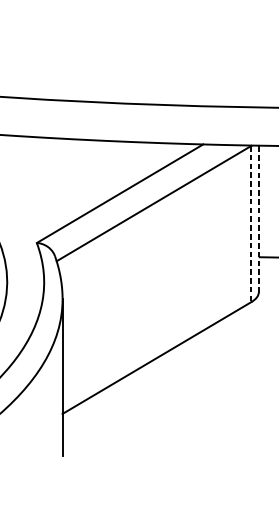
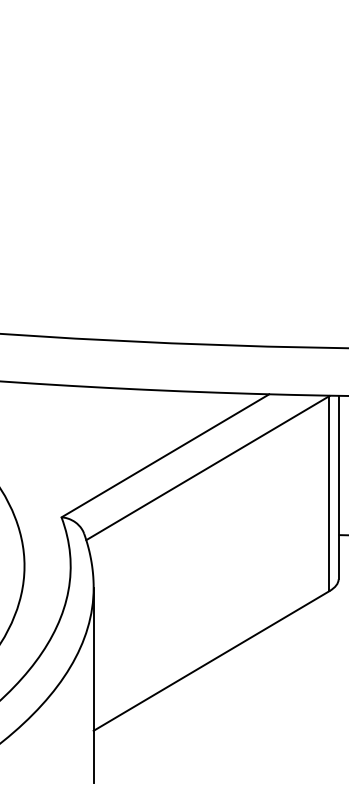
line: (258, 219) -> (338, 487), dashed -> solid
line: (251, 223) -> (329, 493), dashed -> solid

